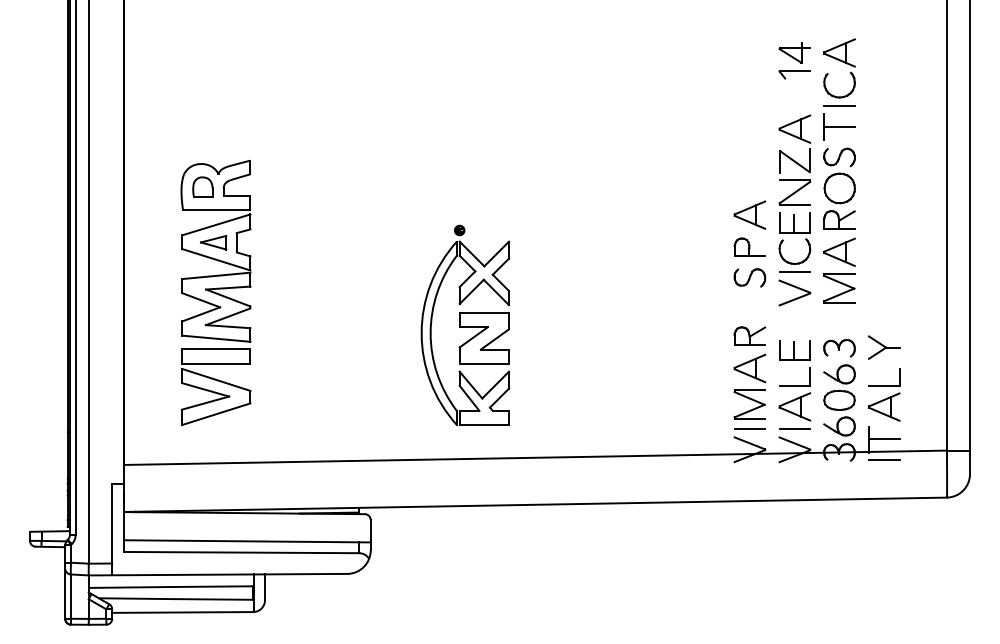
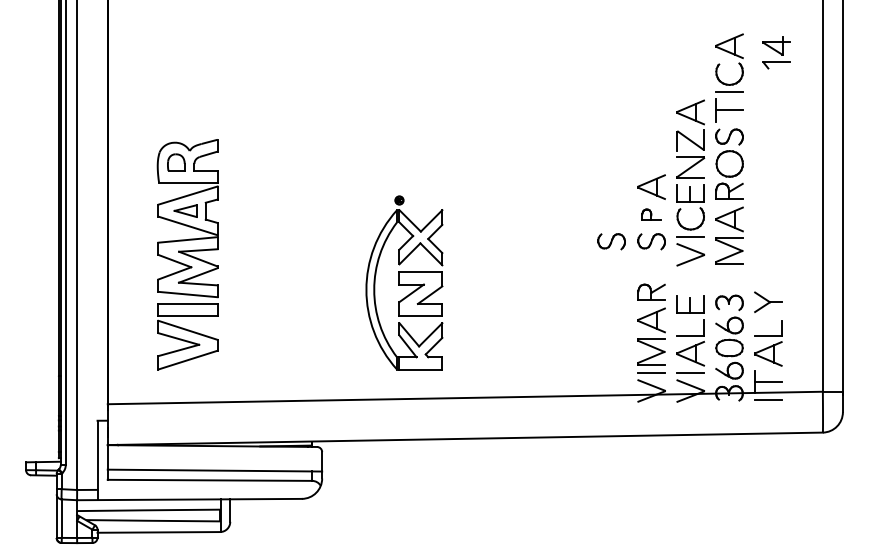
part: (794, 60) -> (776, 52), moved
part: (749, 246) -> (651, 214), size x0.7
part: (703, 277) -> (611, 241), added

